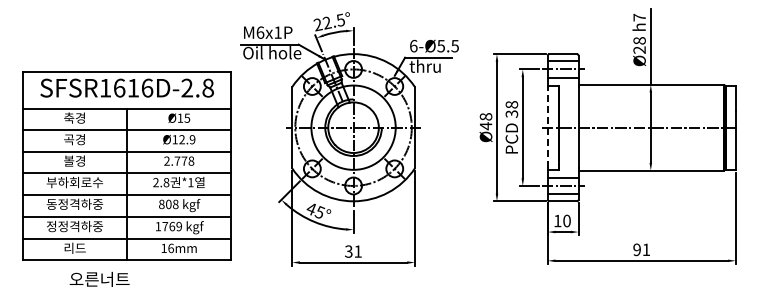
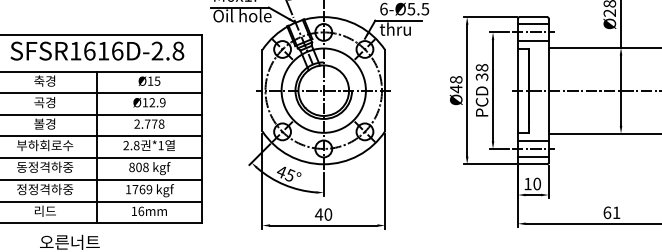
line: (547, 127) -> (517, 90), dashed -> solid
text: (636, 249) -> (606, 212), 91 -> 61
text: (352, 251) -> (322, 214), 31 -> 40

